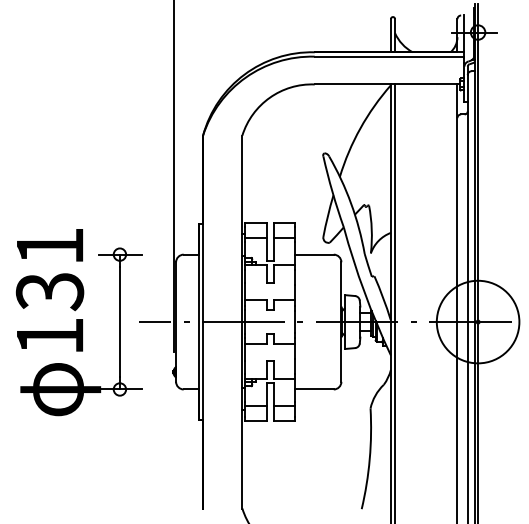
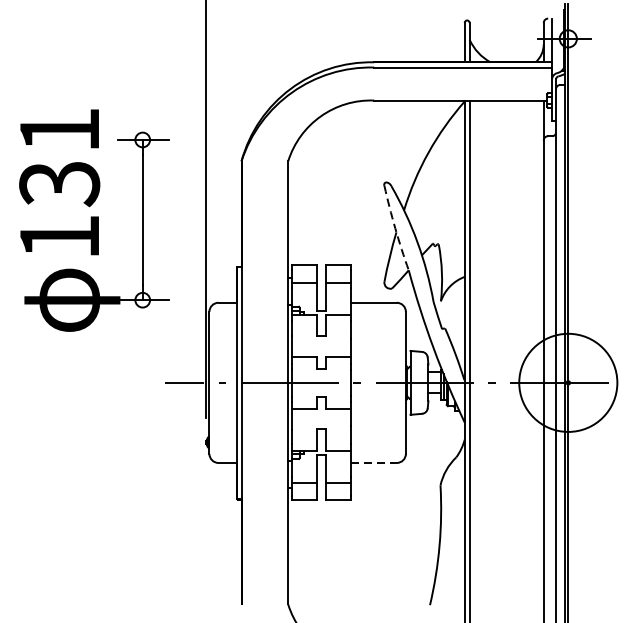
arc: (332, 192) -> (395, 228), solid -> dashed
part: (78, 322) -> (93, 220), moved
line: (314, 389) -> (373, 462), solid -> dashed

